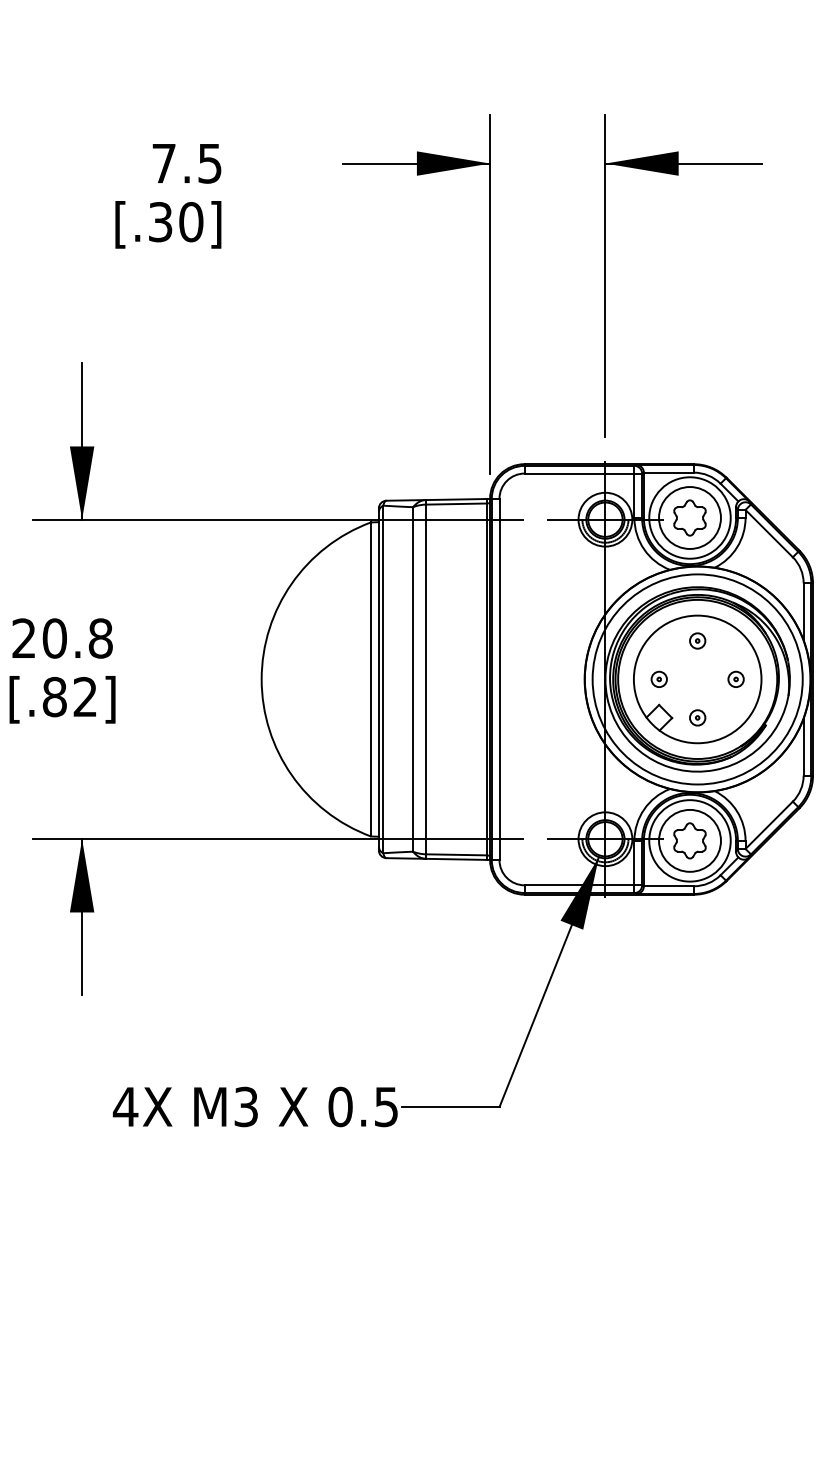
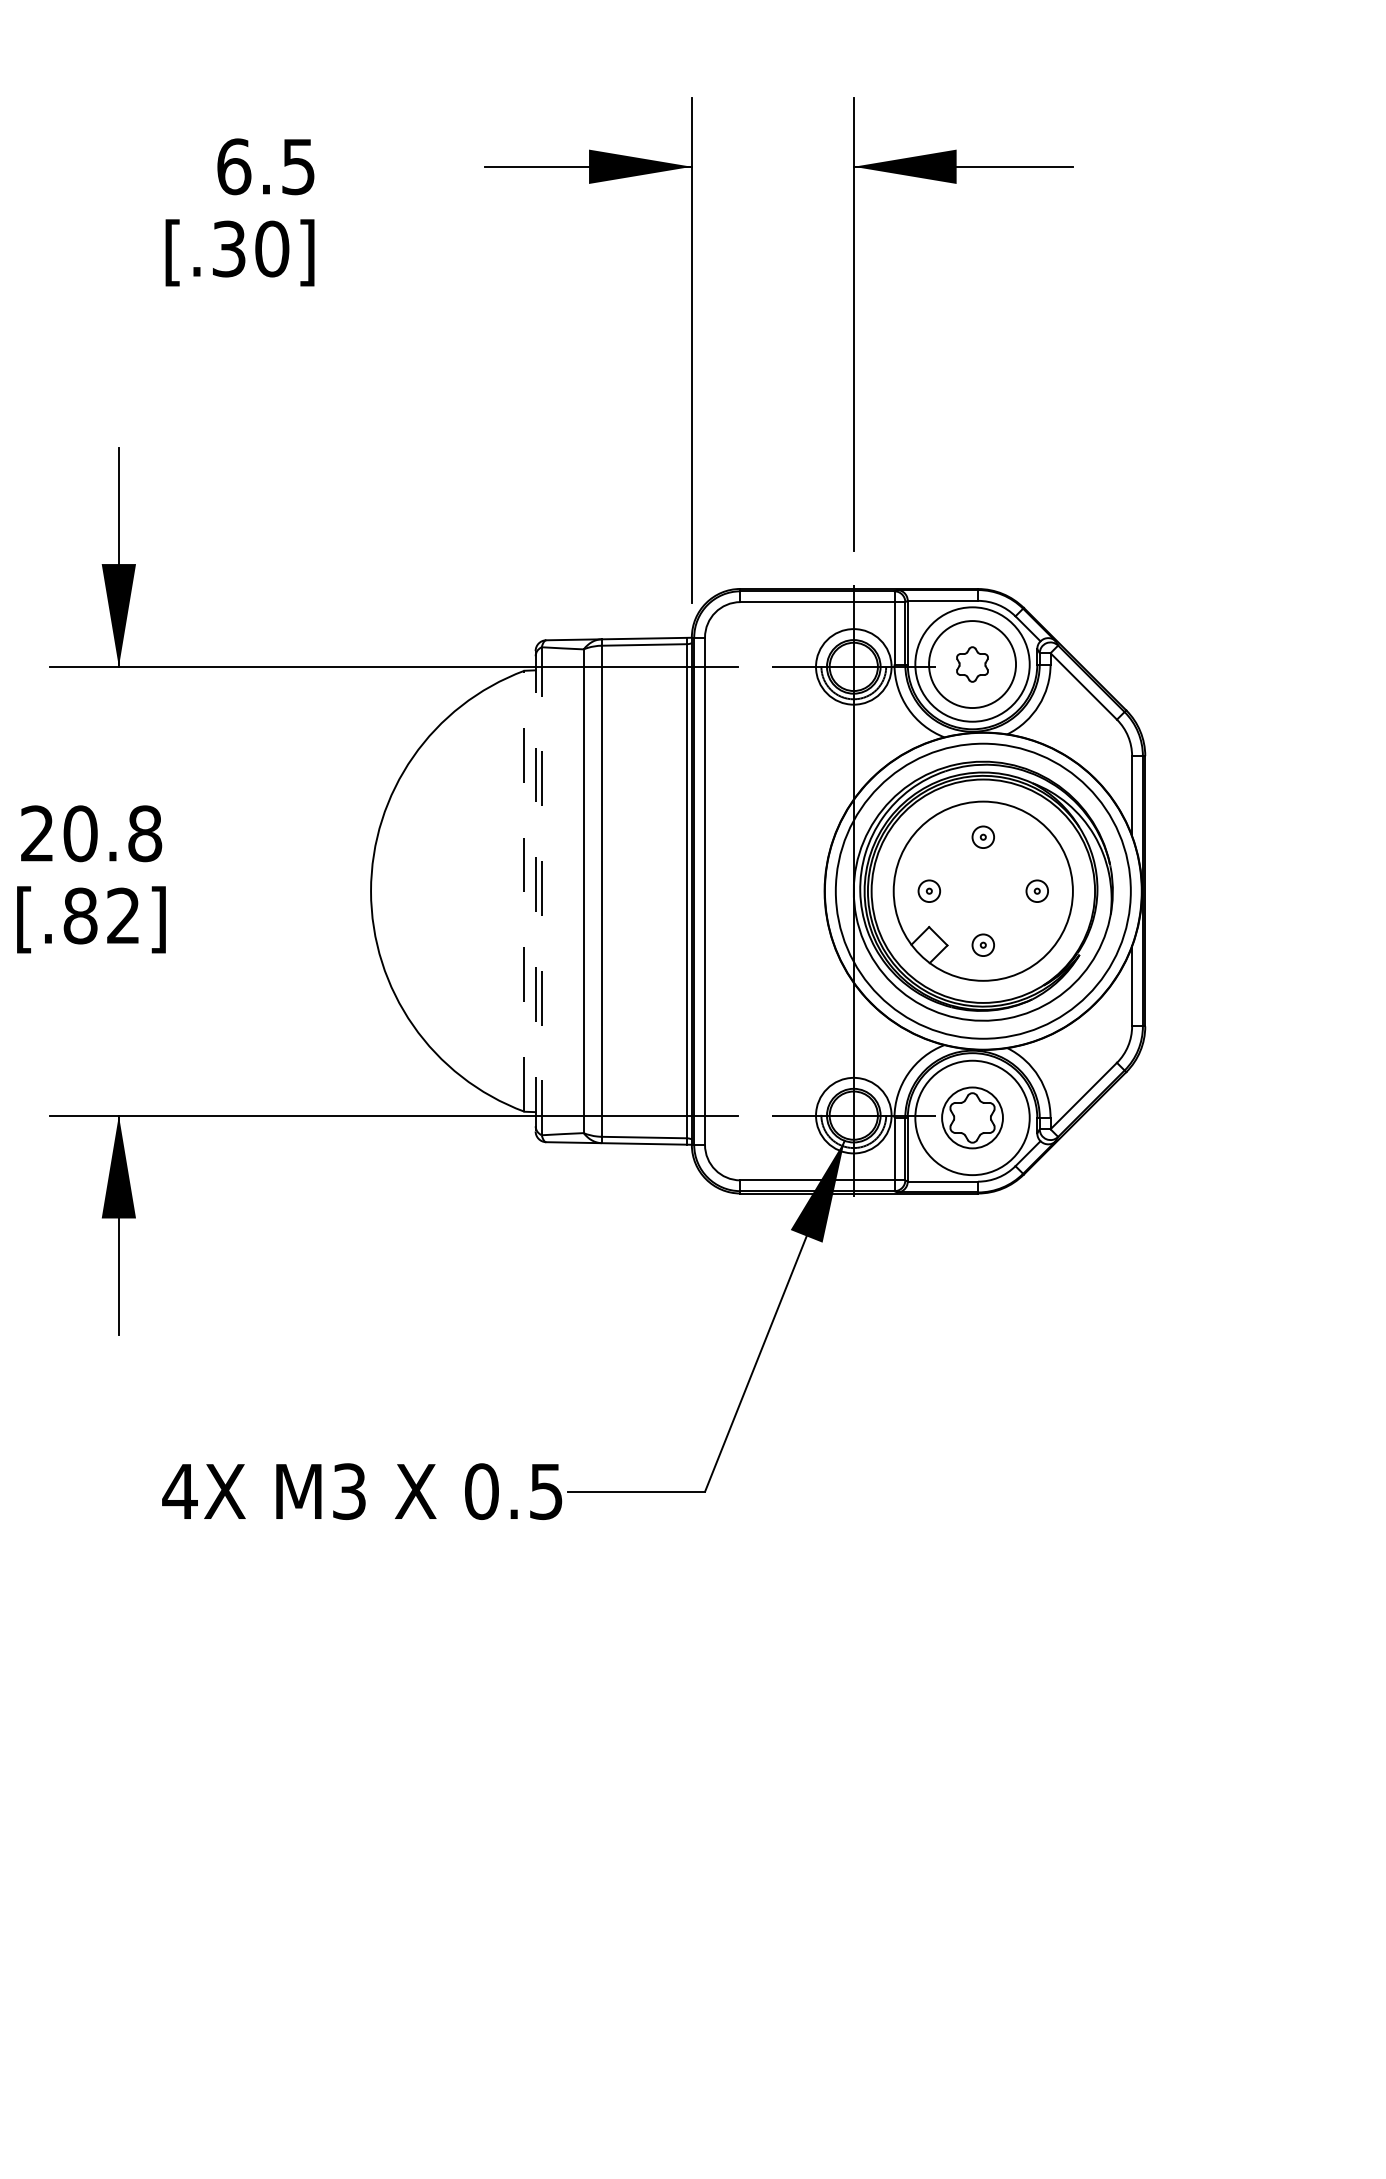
text: (164, 163) -> (234, 166), 7.5 -> 6.5
part: (689, 517) -> (972, 664), size x0.7
line: (370, 678) -> (524, 890), solid -> dashed
line: (378, 678) -> (535, 890), solid -> dashed
line: (383, 678) -> (541, 890), solid -> dashed
circle: (689, 840) -> (972, 1117), size x0.7

